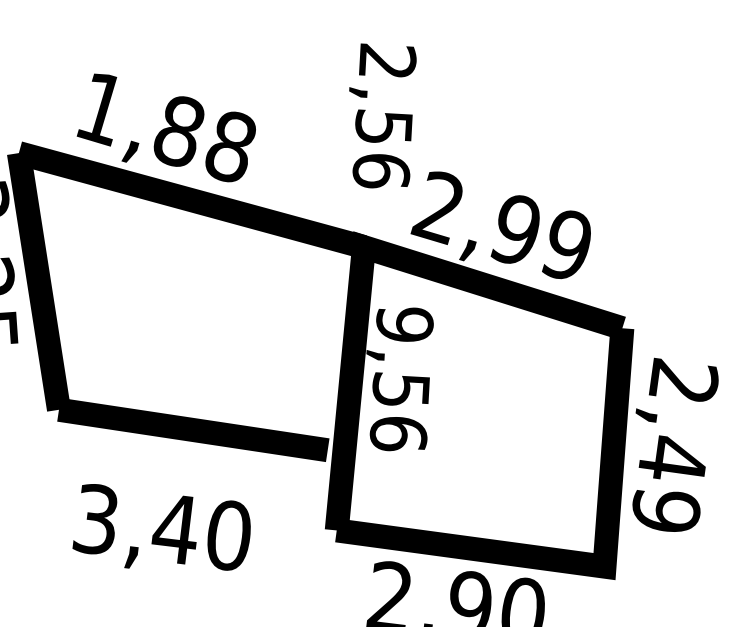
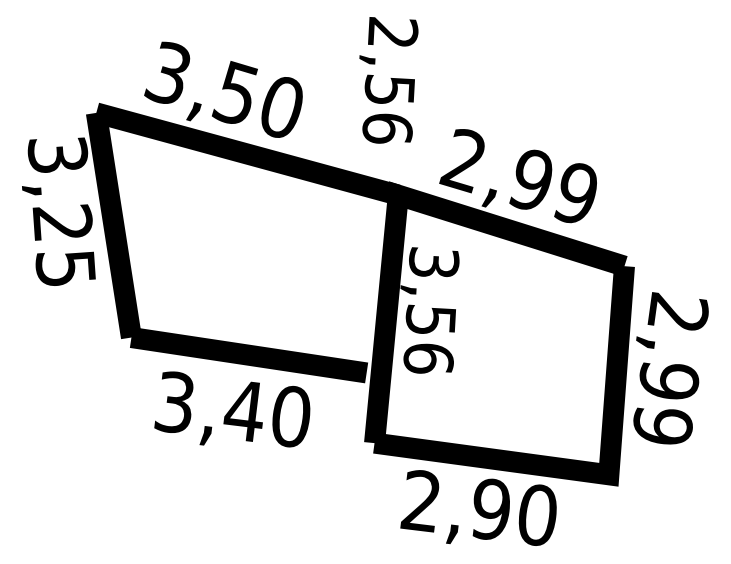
text: (382, 116) -> (388, 80), moved
text: (164, 126) -> (223, 89), 1,88 -> 3,50
text: (405, 324) -> (434, 262), 9,56 -> 3,56
text: (673, 457) -> (669, 379), 2,49 -> 2,99
text: (161, 527) -> (232, 409), moved

